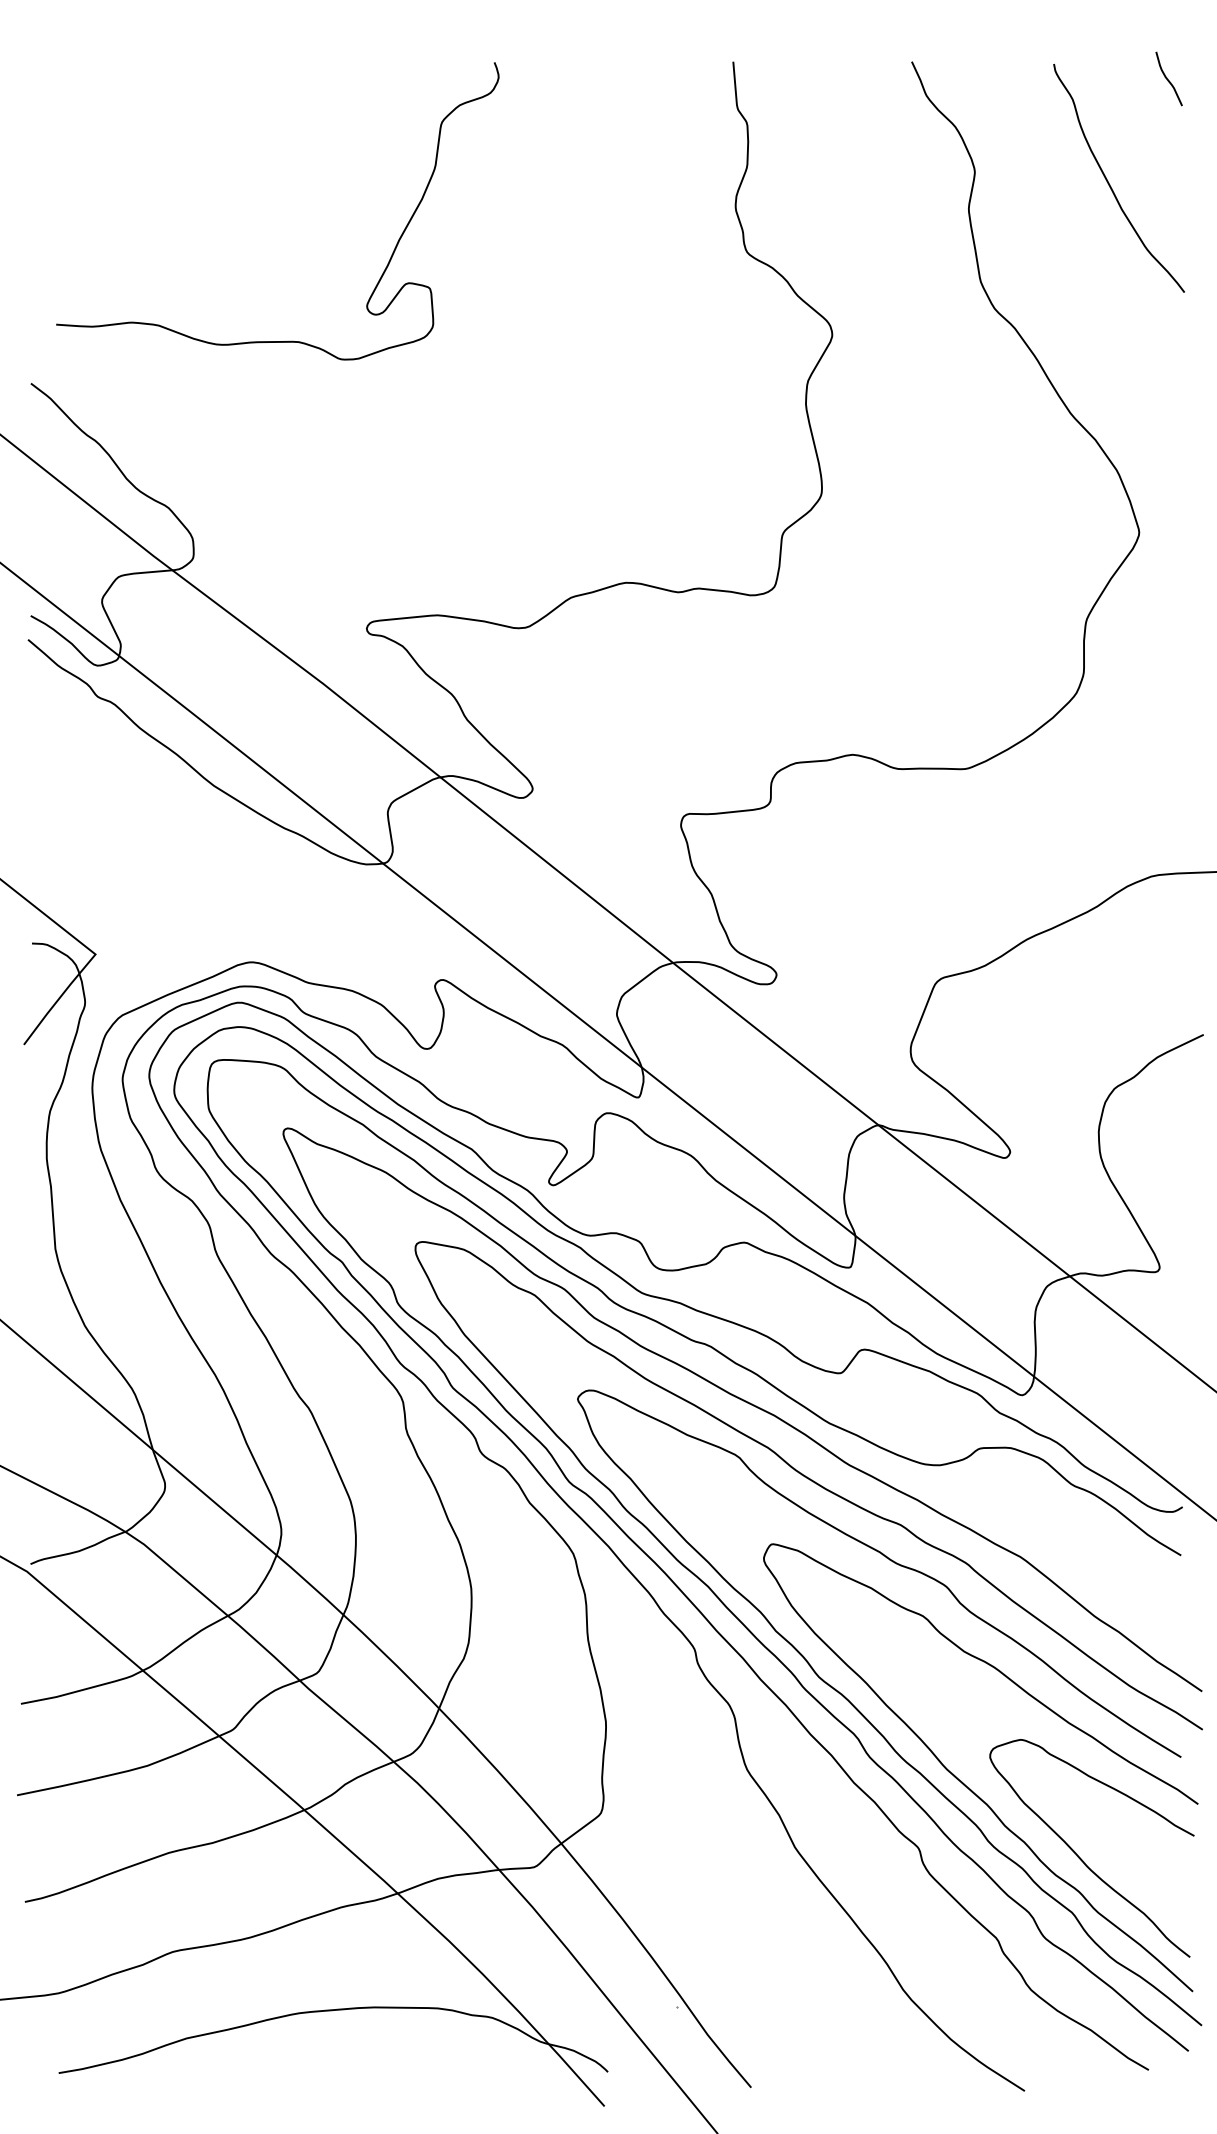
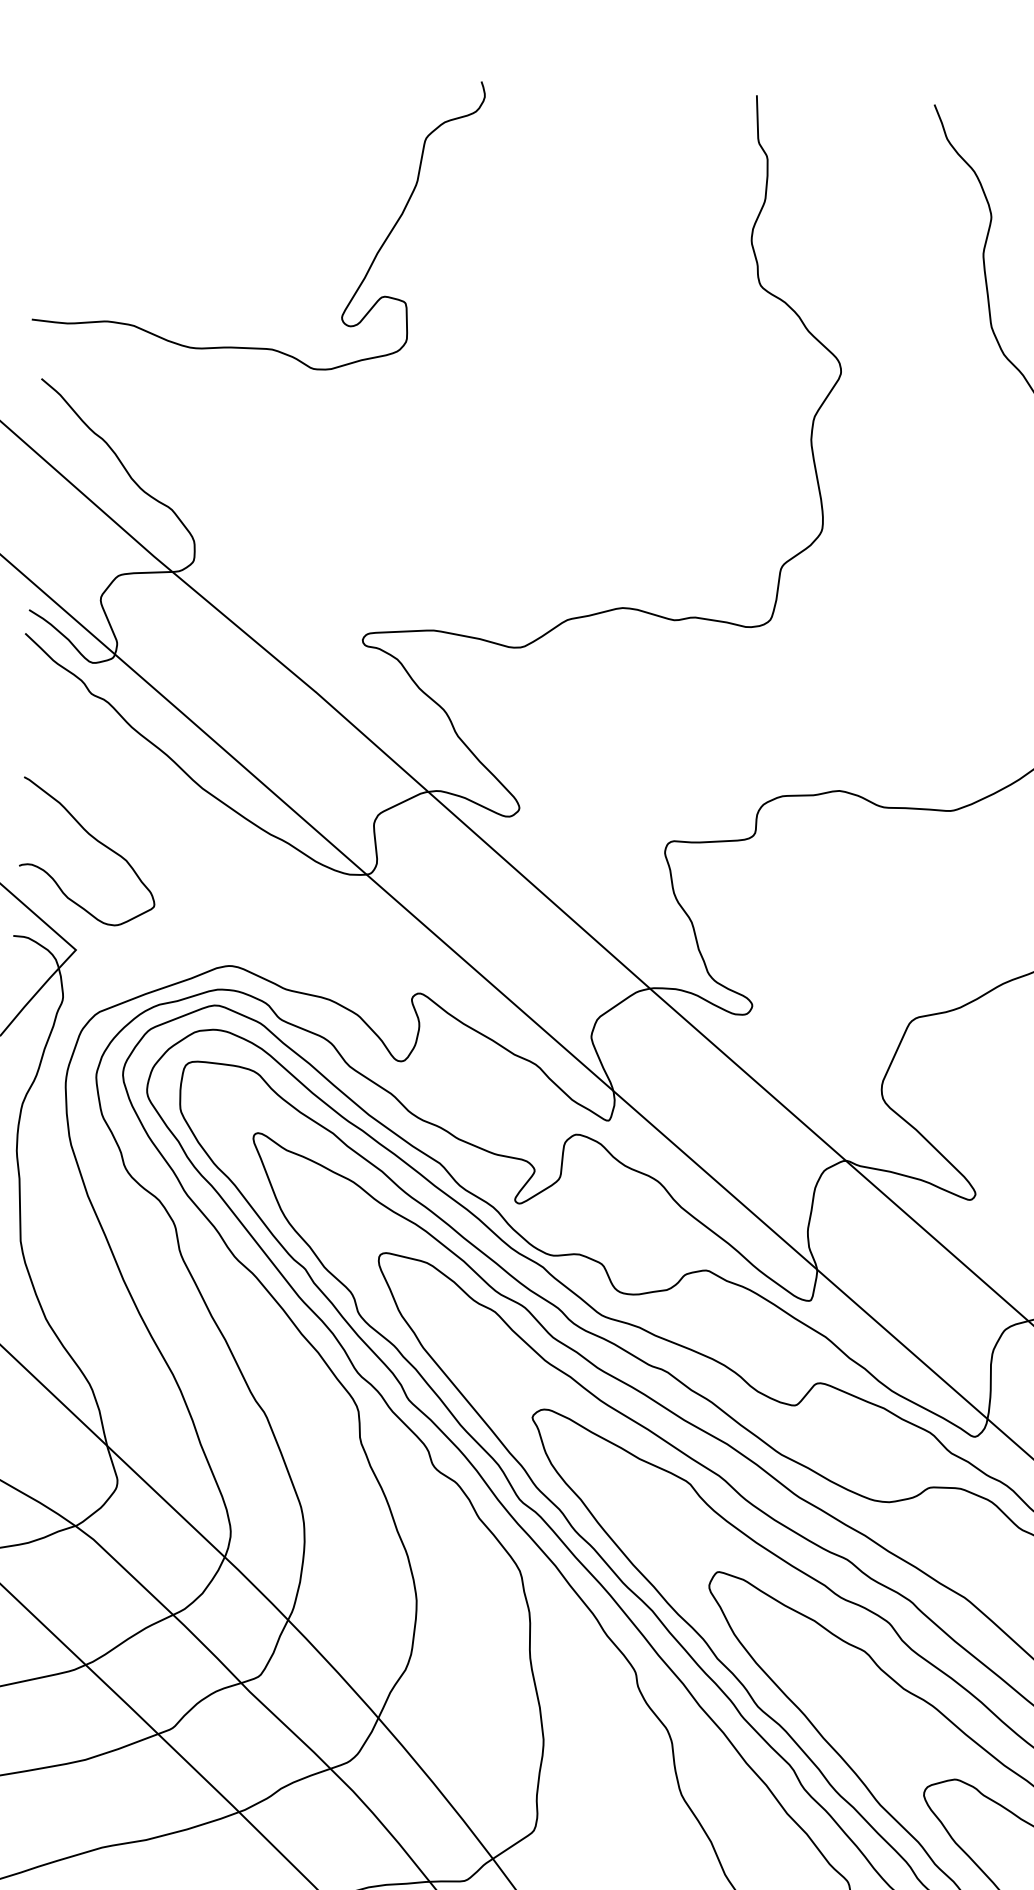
curve: (381, 274) -> (358, 286), moved
curve: (110, 844) -> (96, 841), added

